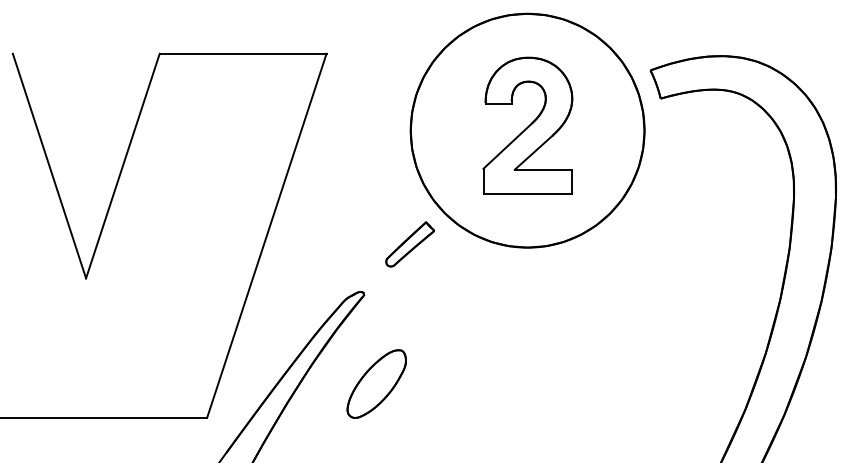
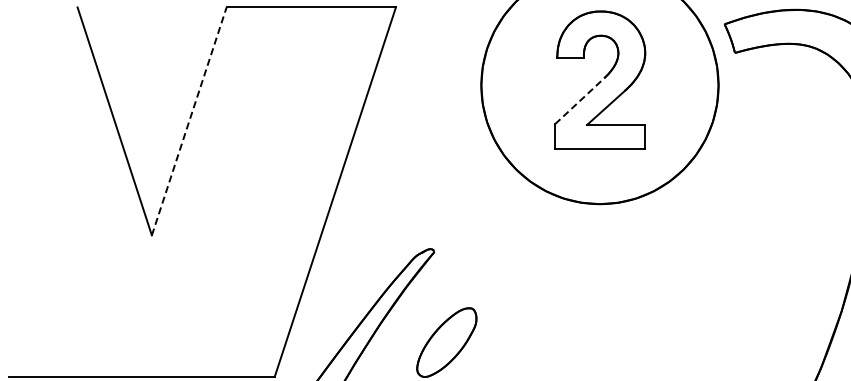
line: (508, 145) -> (580, 100), solid -> dashed
line: (123, 165) -> (189, 120), solid -> dashed
part: (409, 244) -> (480, 200), removed

